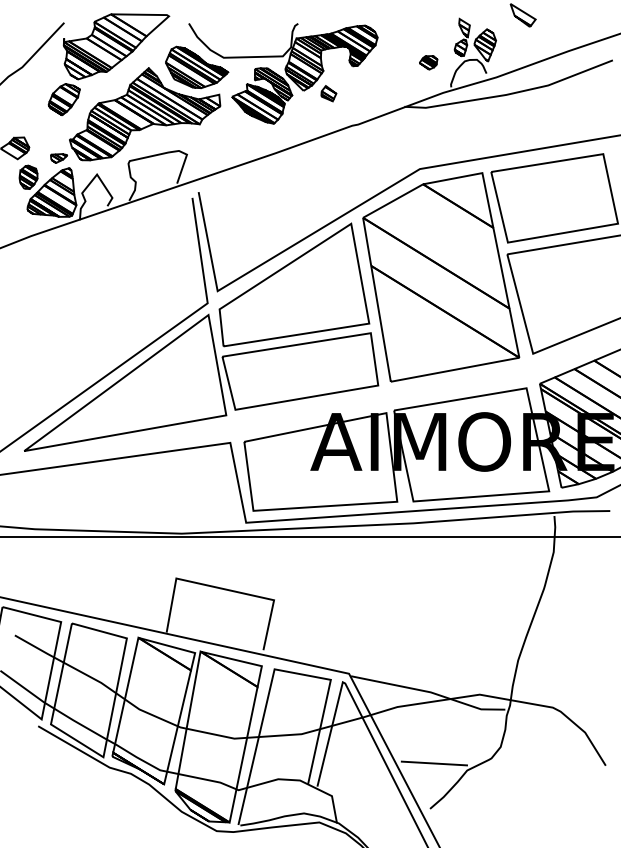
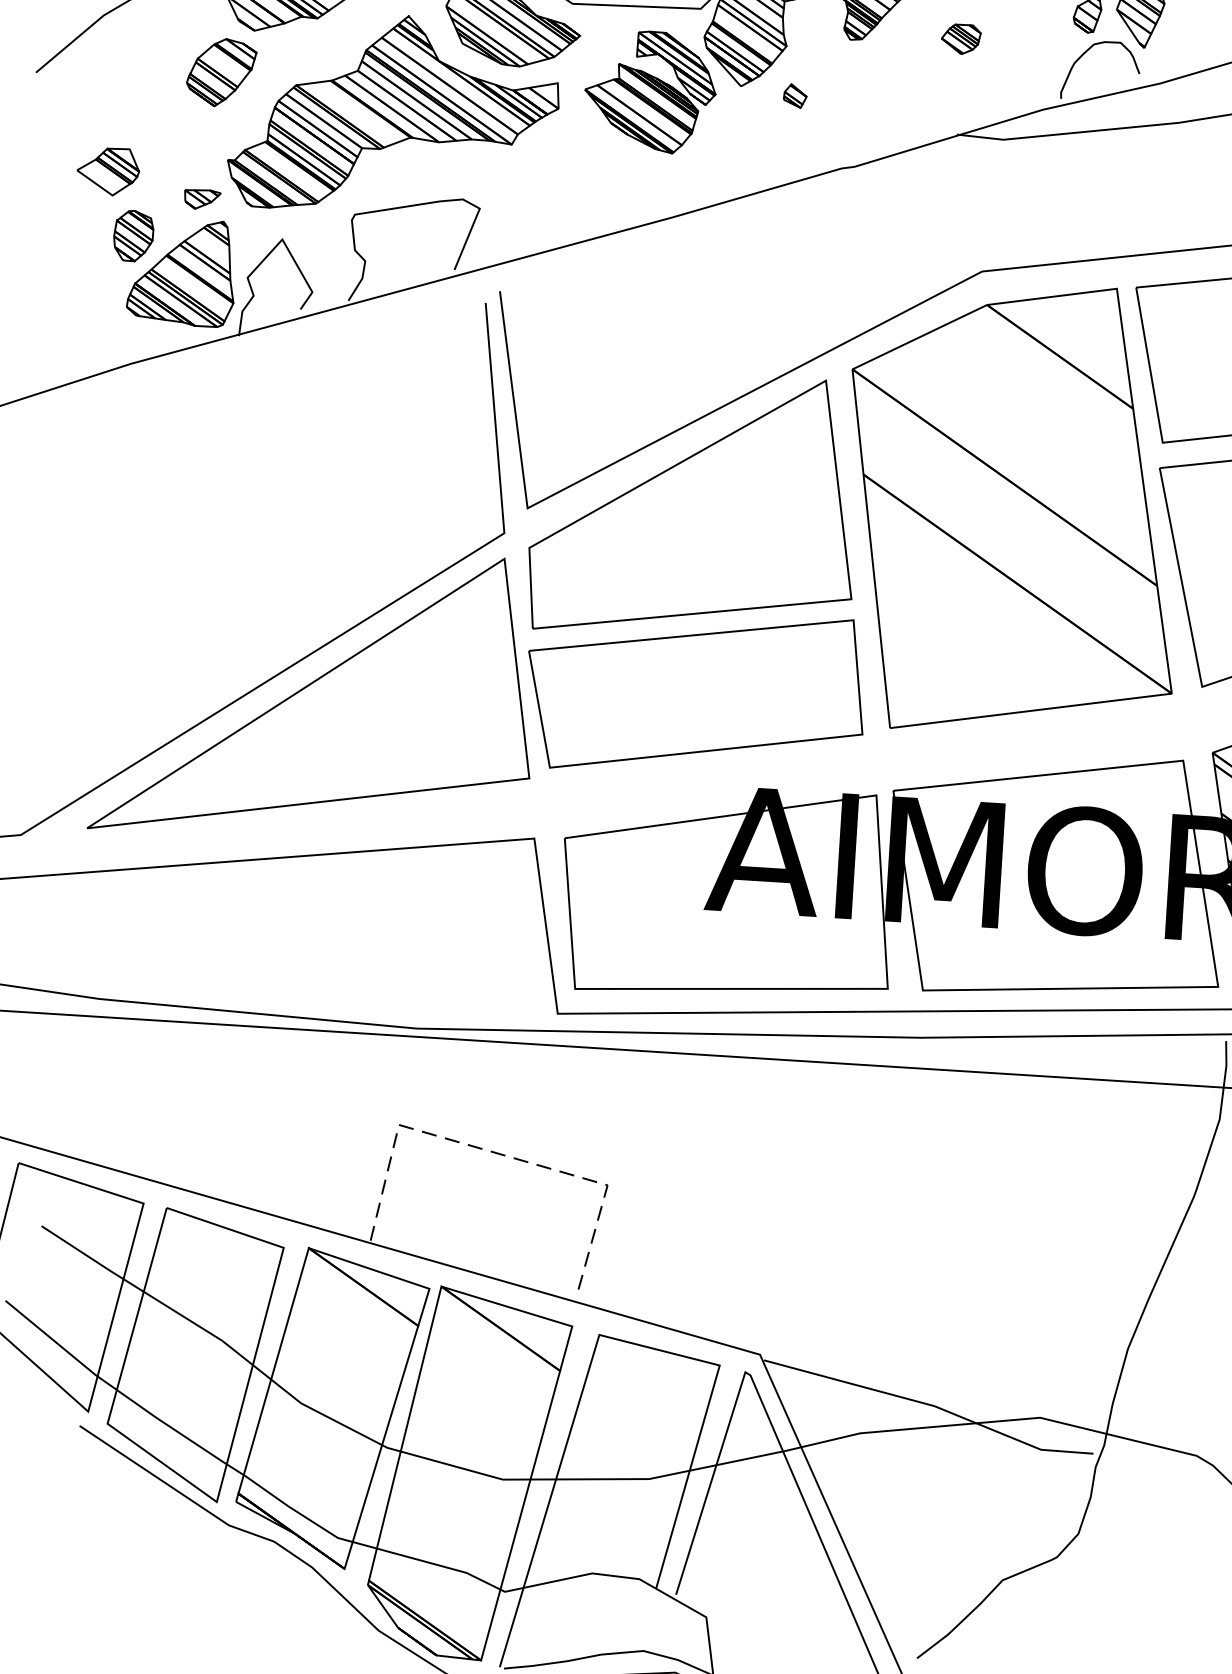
part: (428, 62) -> (961, 38), moved
part: (328, 93) -> (794, 95), size x0.7
line: (223, 589) -> (499, 1155), solid -> dashed
line: (434, 763) -> (932, 1560), removed

